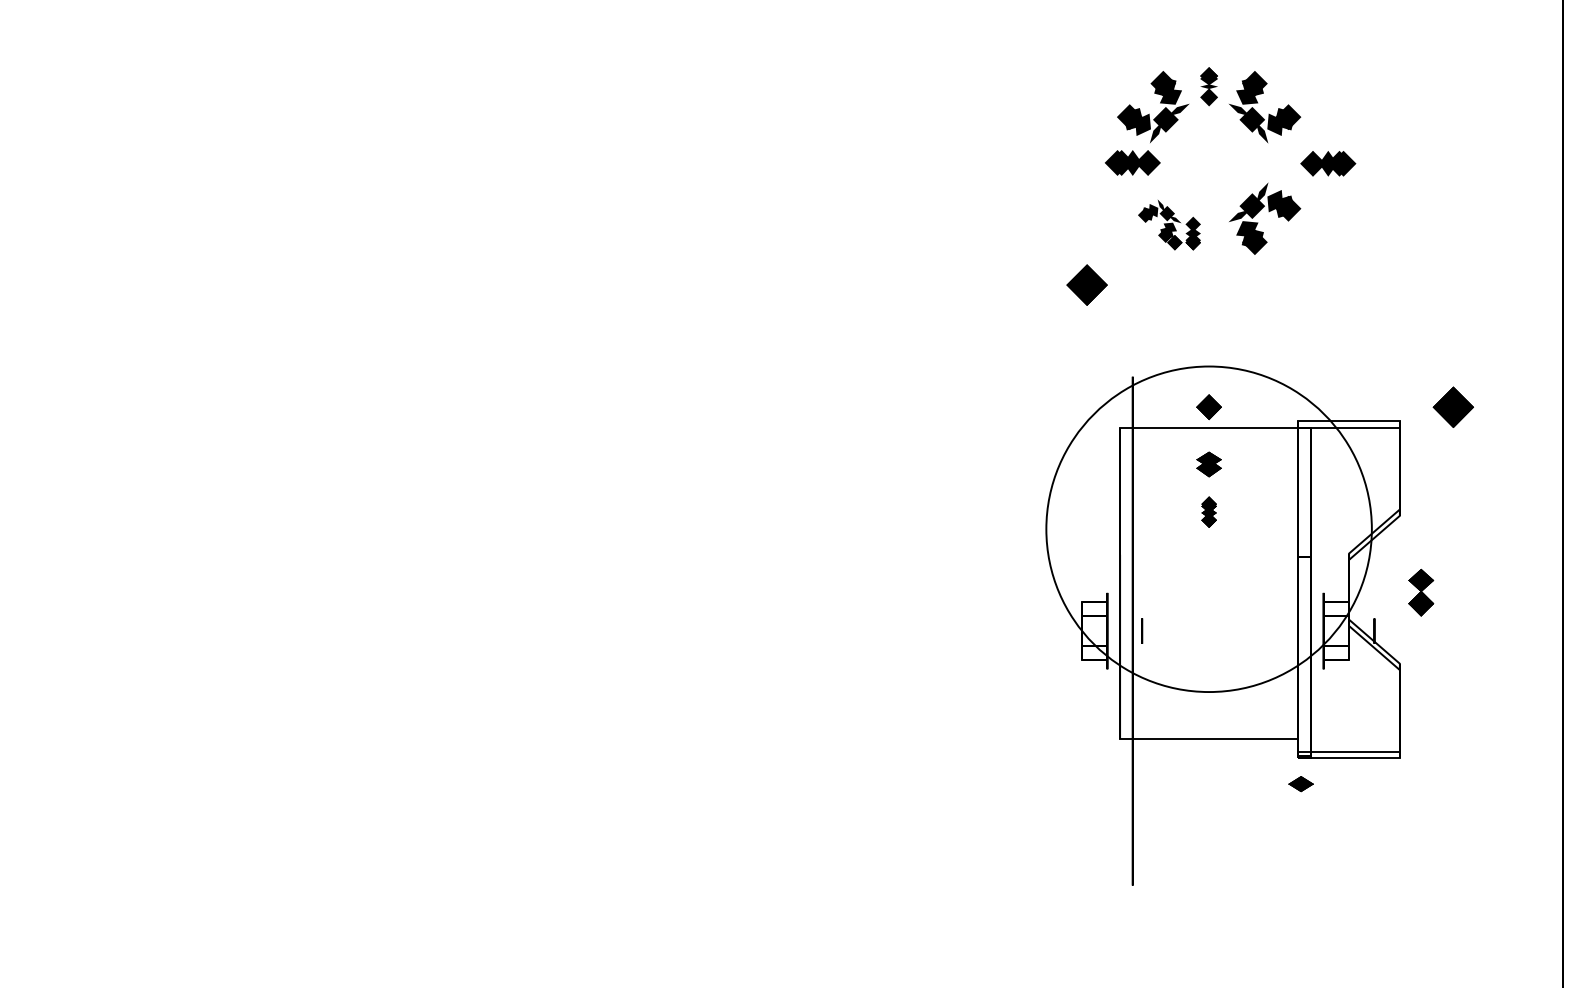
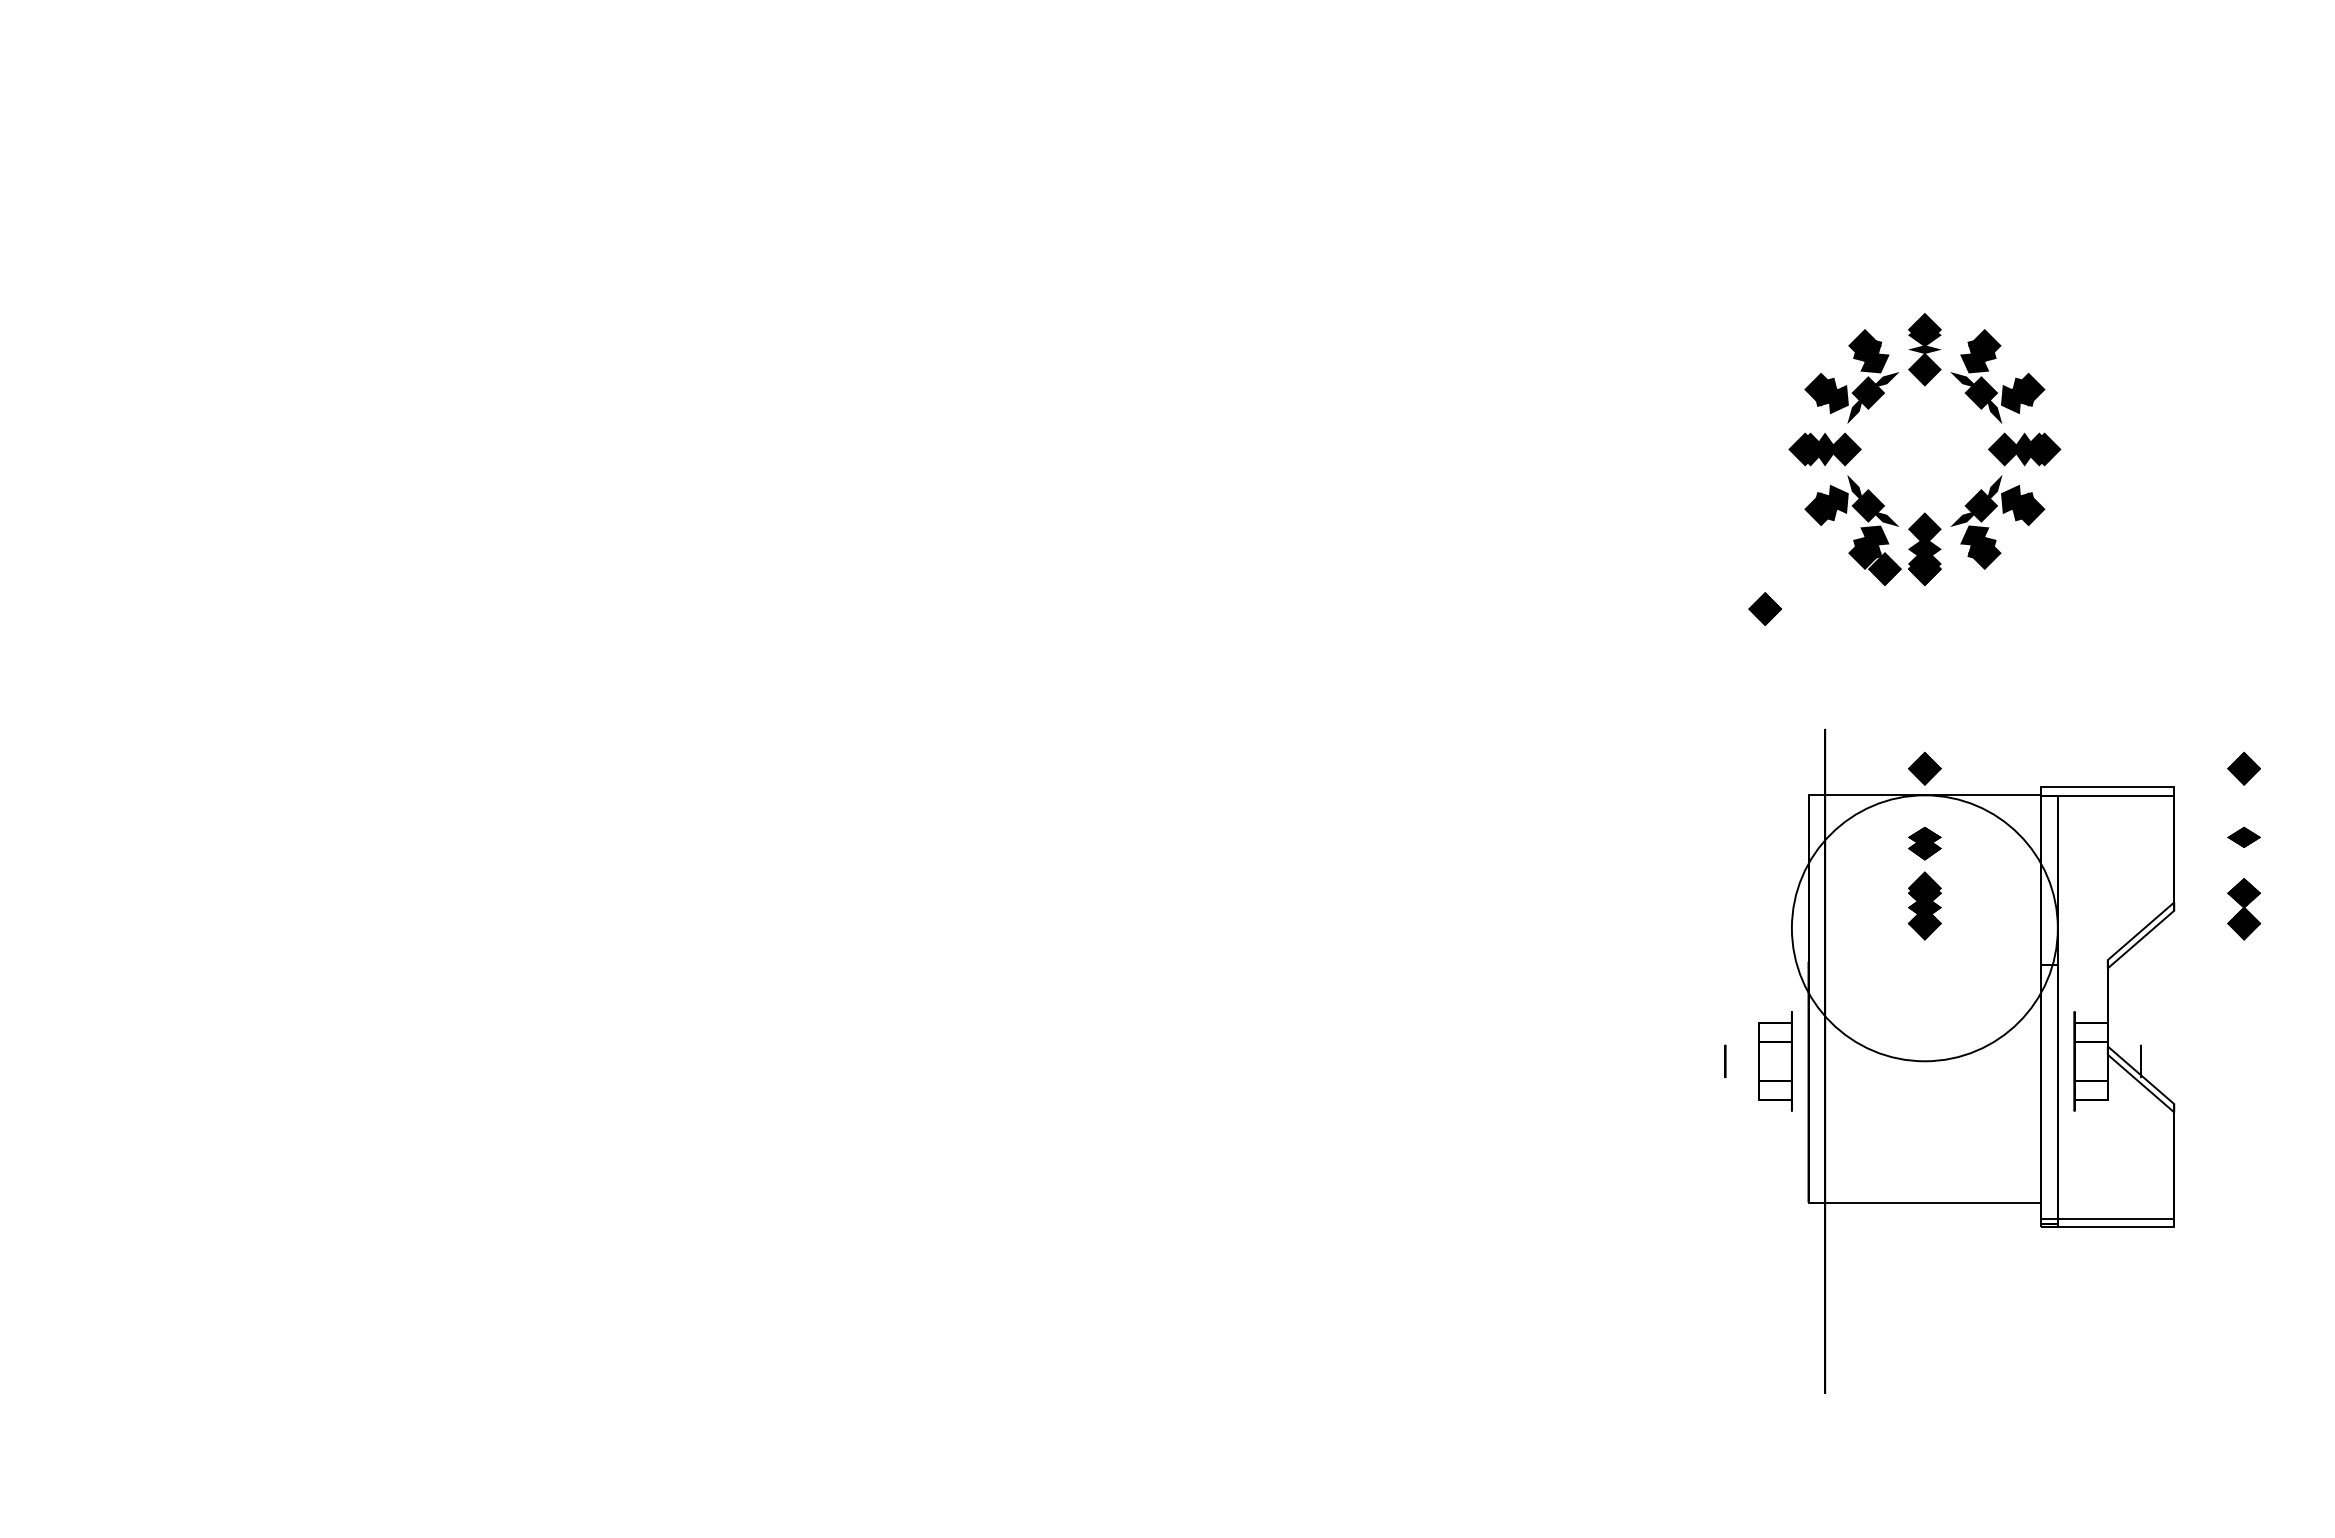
part: (1208, 86) -> (1924, 349), size x1.43
part: (1328, 163) -> (2024, 449), moved
part: (1169, 224) -> (1872, 530), size x1.67
part: (1086, 284) -> (1764, 608), size x0.62
part: (1452, 407) -> (2243, 768), size x0.62
part: (1208, 511) -> (1924, 905), size x1.67
circle: (1208, 529) -> (1924, 928), size x0.62
part: (1420, 592) -> (2243, 909), moved
circle: (1142, 630) -> (1725, 1060), moved
part: (1300, 784) -> (2243, 837), moved

